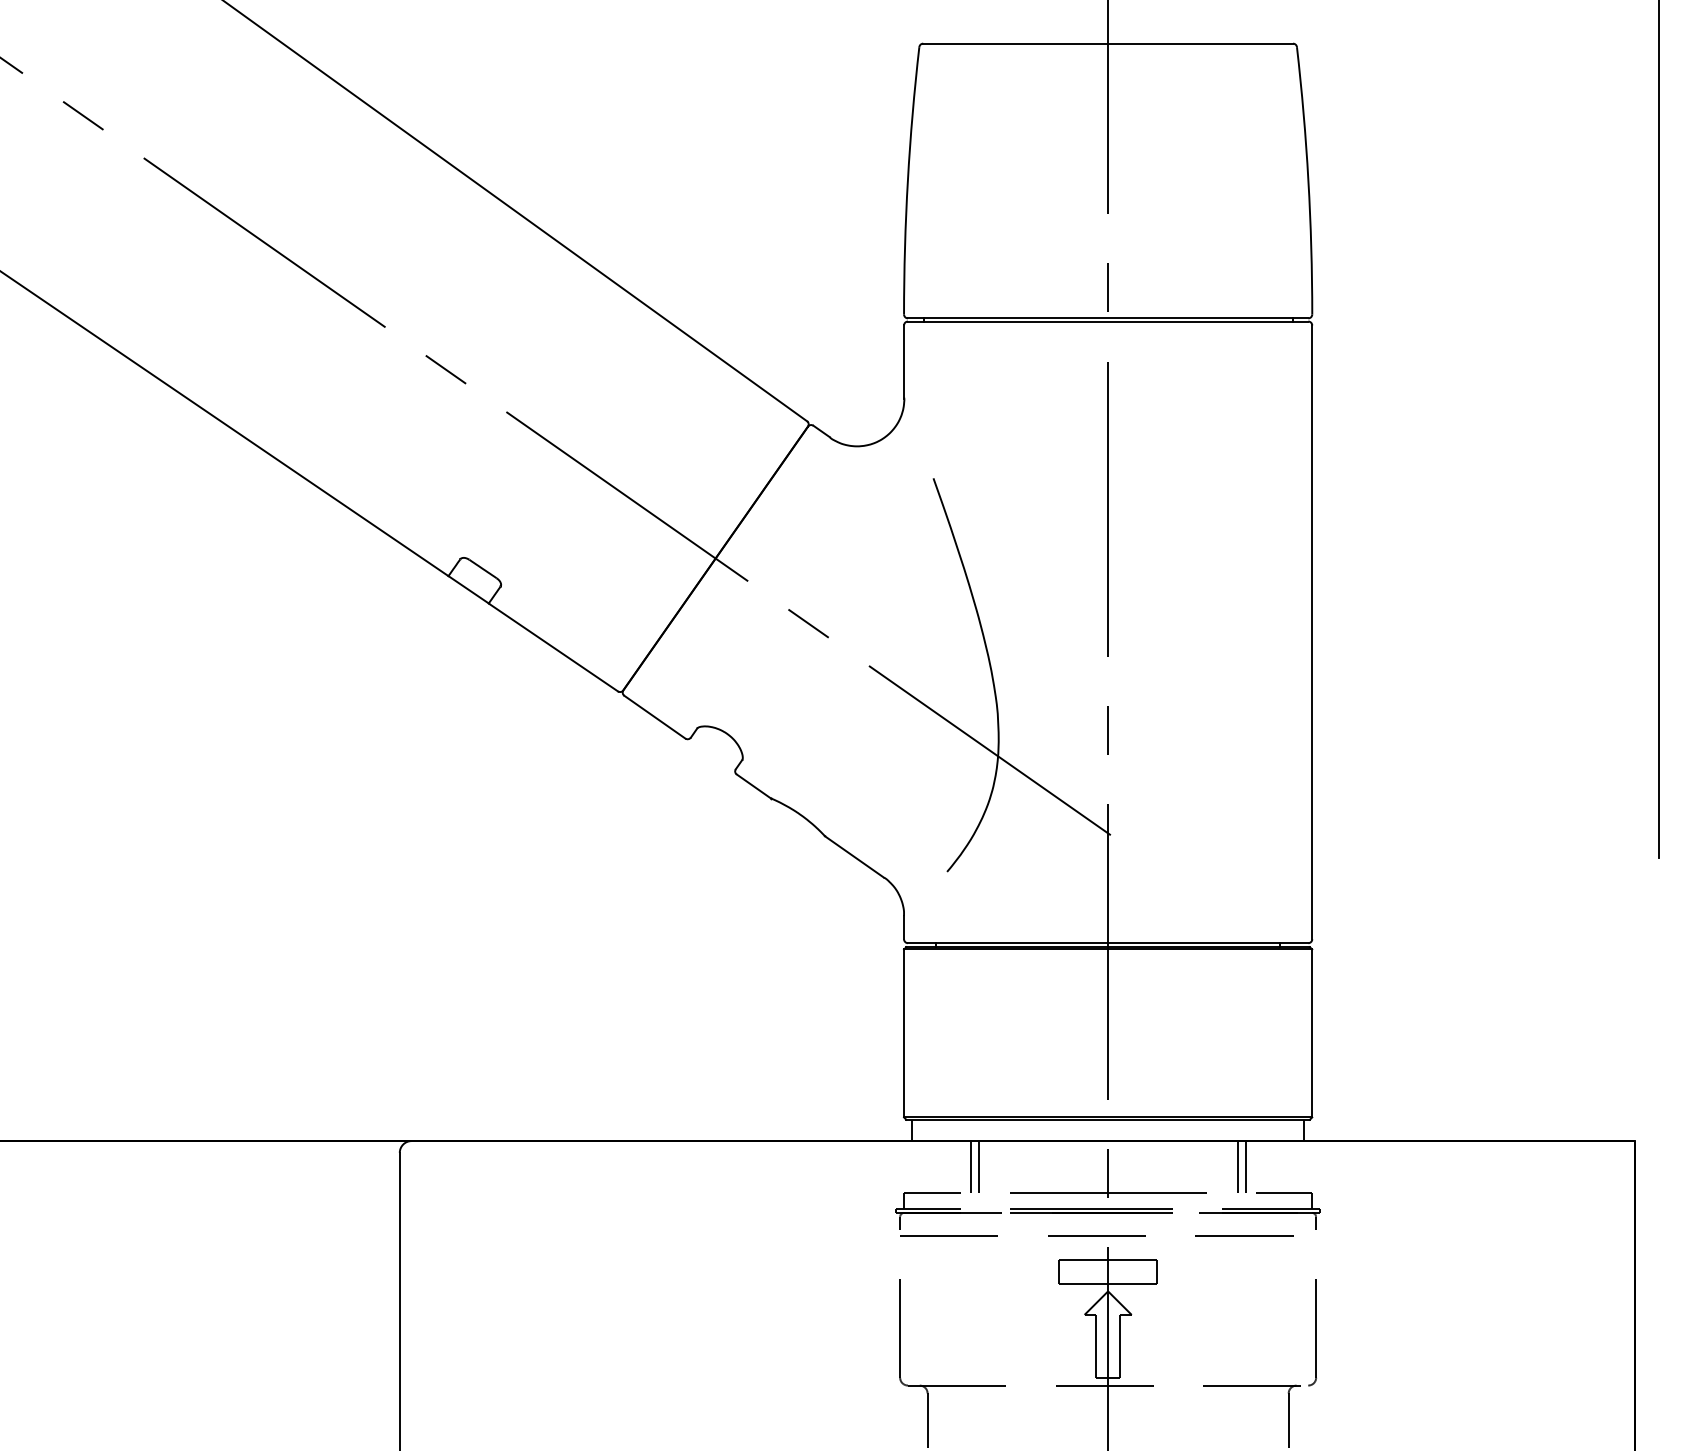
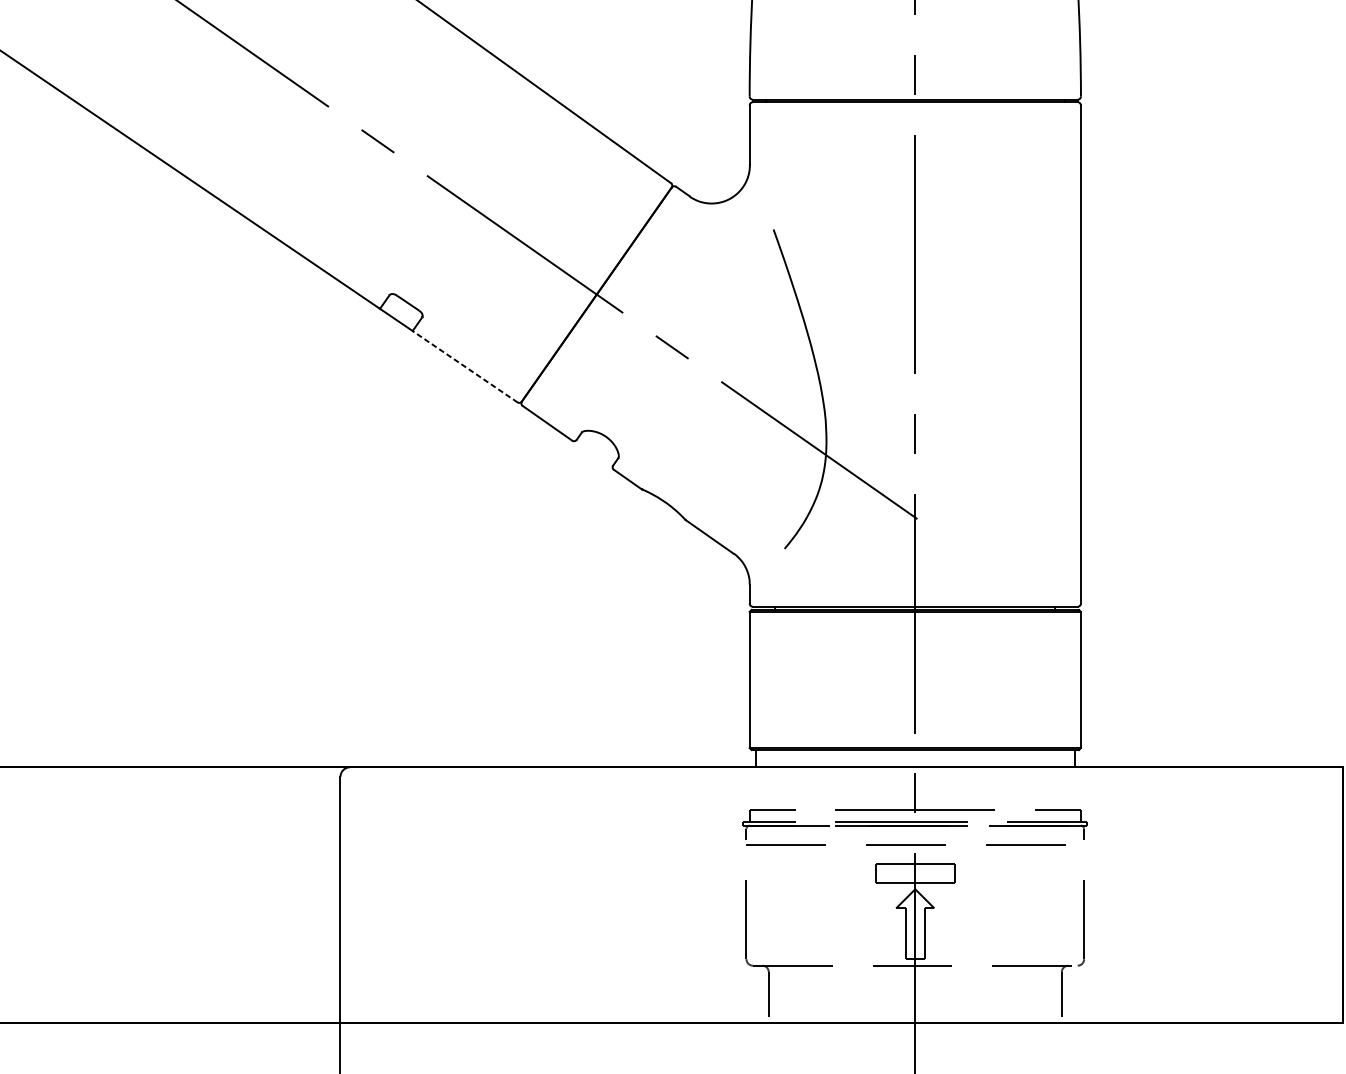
line: (553, 647) -> (465, 366), solid -> dashed
line: (970, 1167) -> (803, 788), removed
line: (978, 1167) -> (810, 788), removed
line: (1237, 1167) -> (1020, 788), removed
line: (1245, 1167) -> (1026, 788), removed

